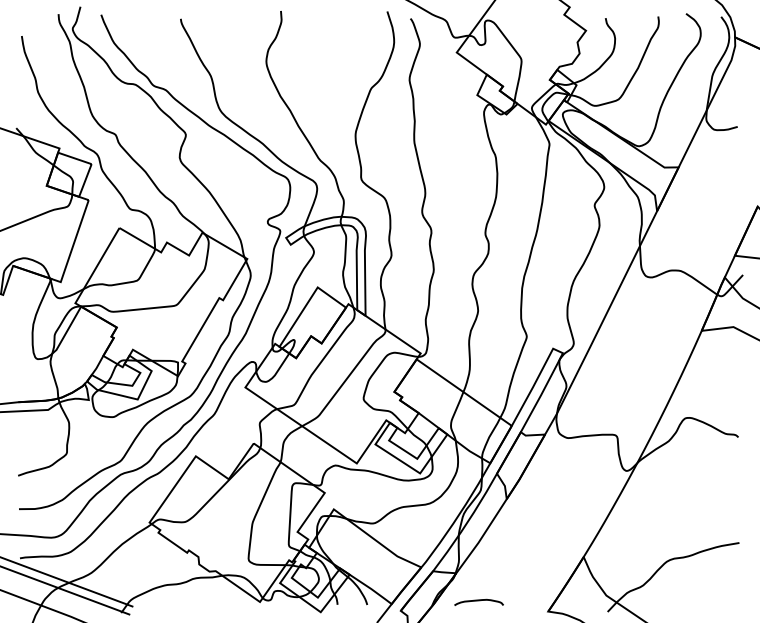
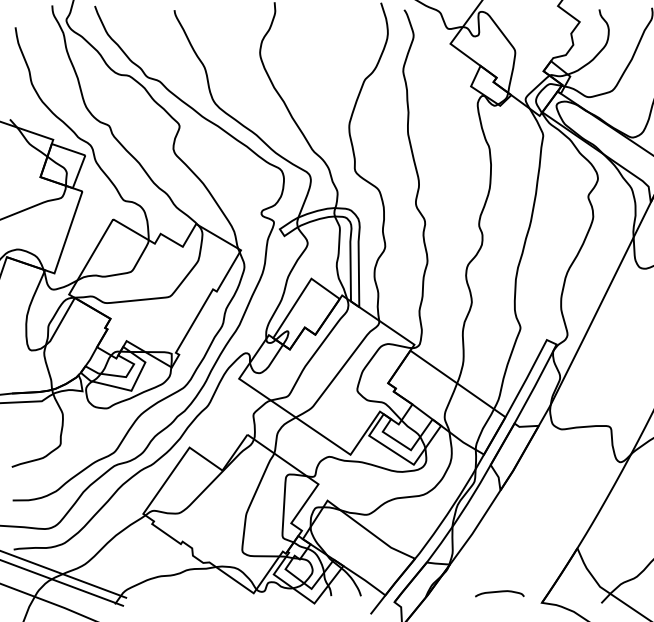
curve: (478, 601) -> (499, 592), moved

